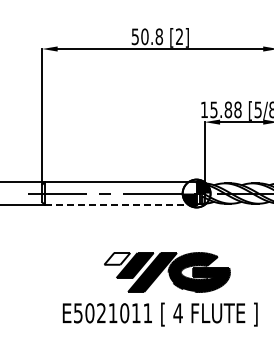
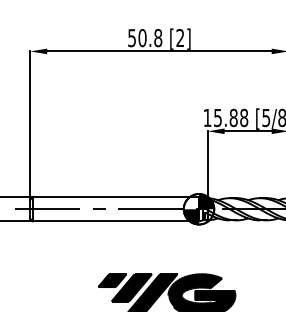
line: (121, 204) -> (116, 221), dashed -> solid
fill: (117, 258) -> (112, 280), added

